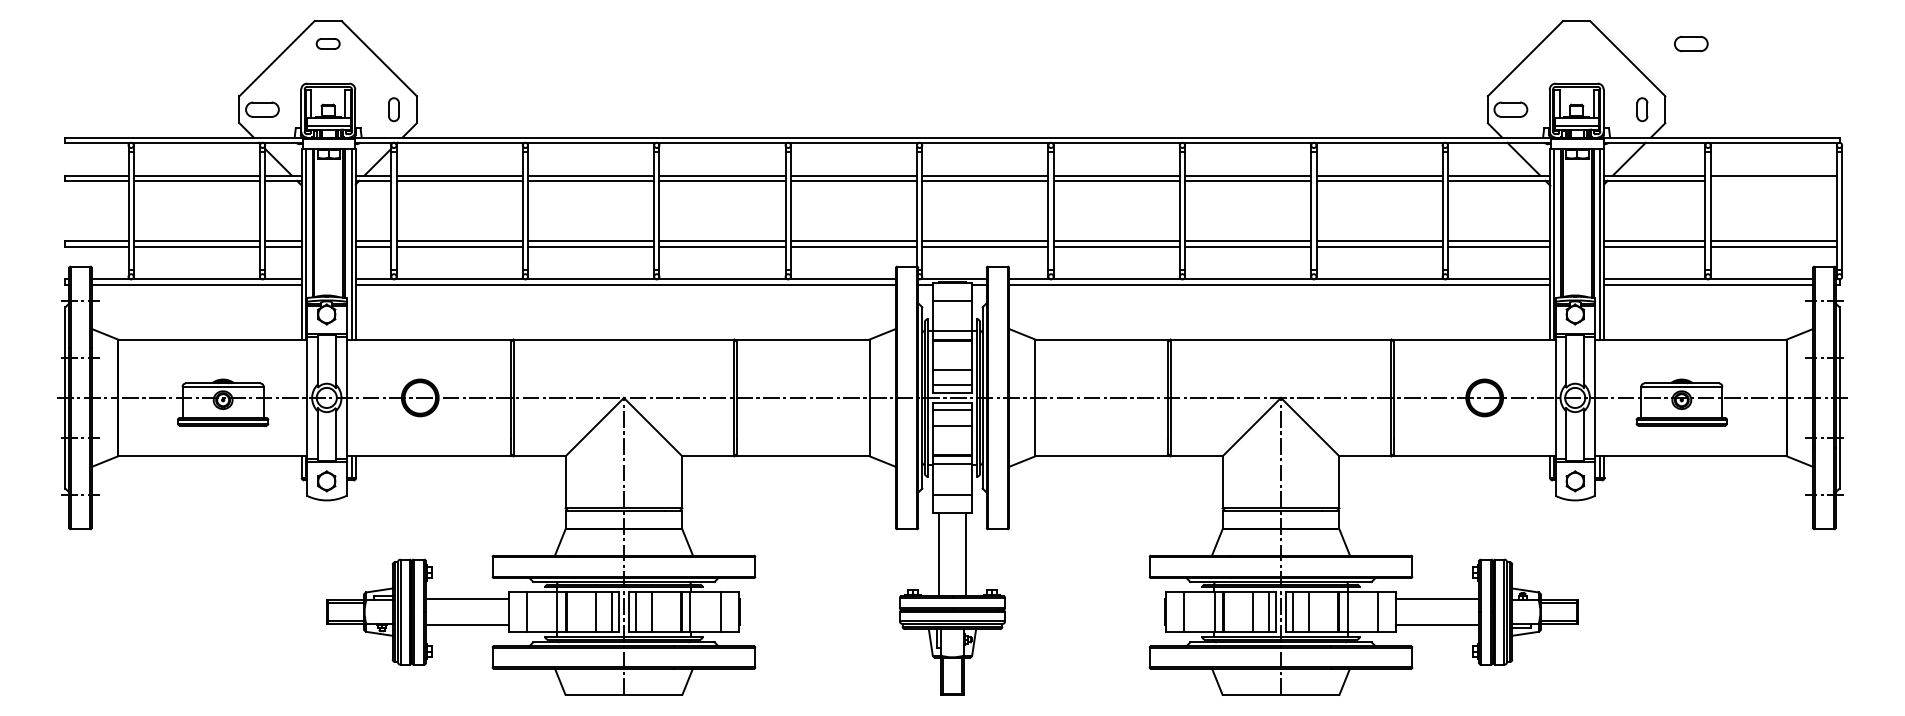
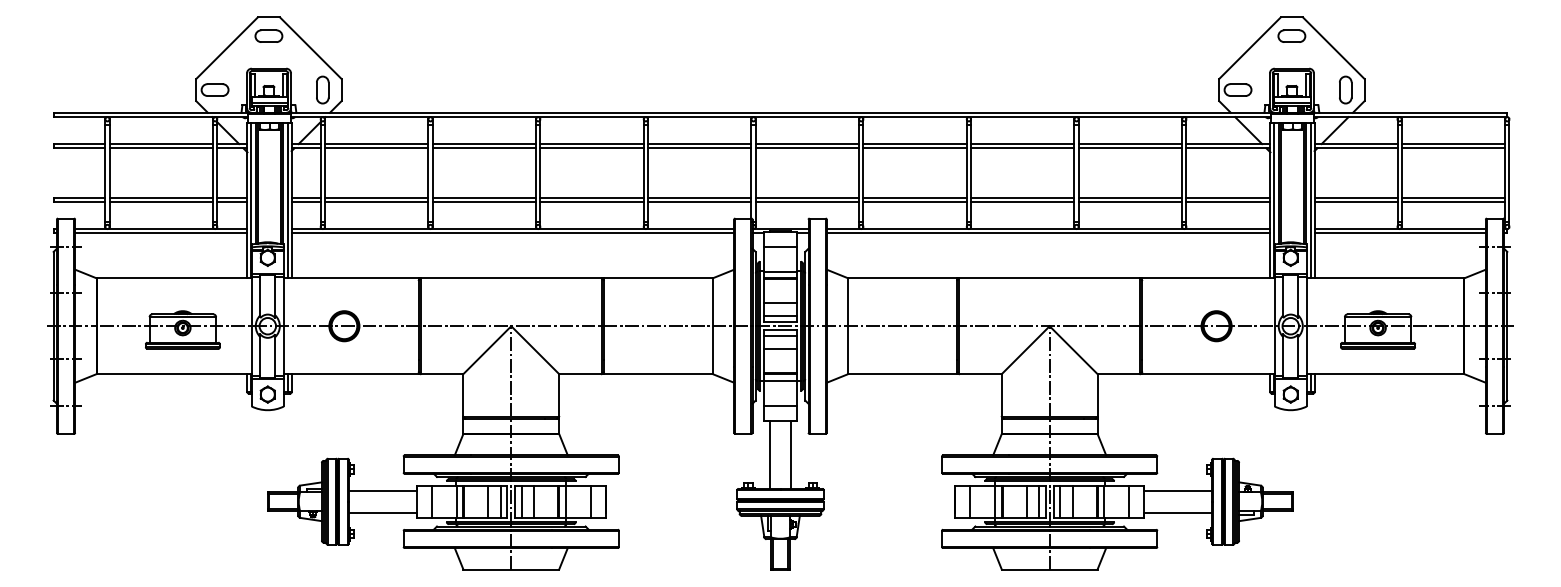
part: (327, 43) -> (268, 35), size x1.43
part: (1690, 43) -> (1291, 35), moved
part: (393, 109) -> (322, 89), size x1.43
part: (1642, 109) -> (1345, 89), size x1.43
line: (1773, 181) -> (1453, 148), added

